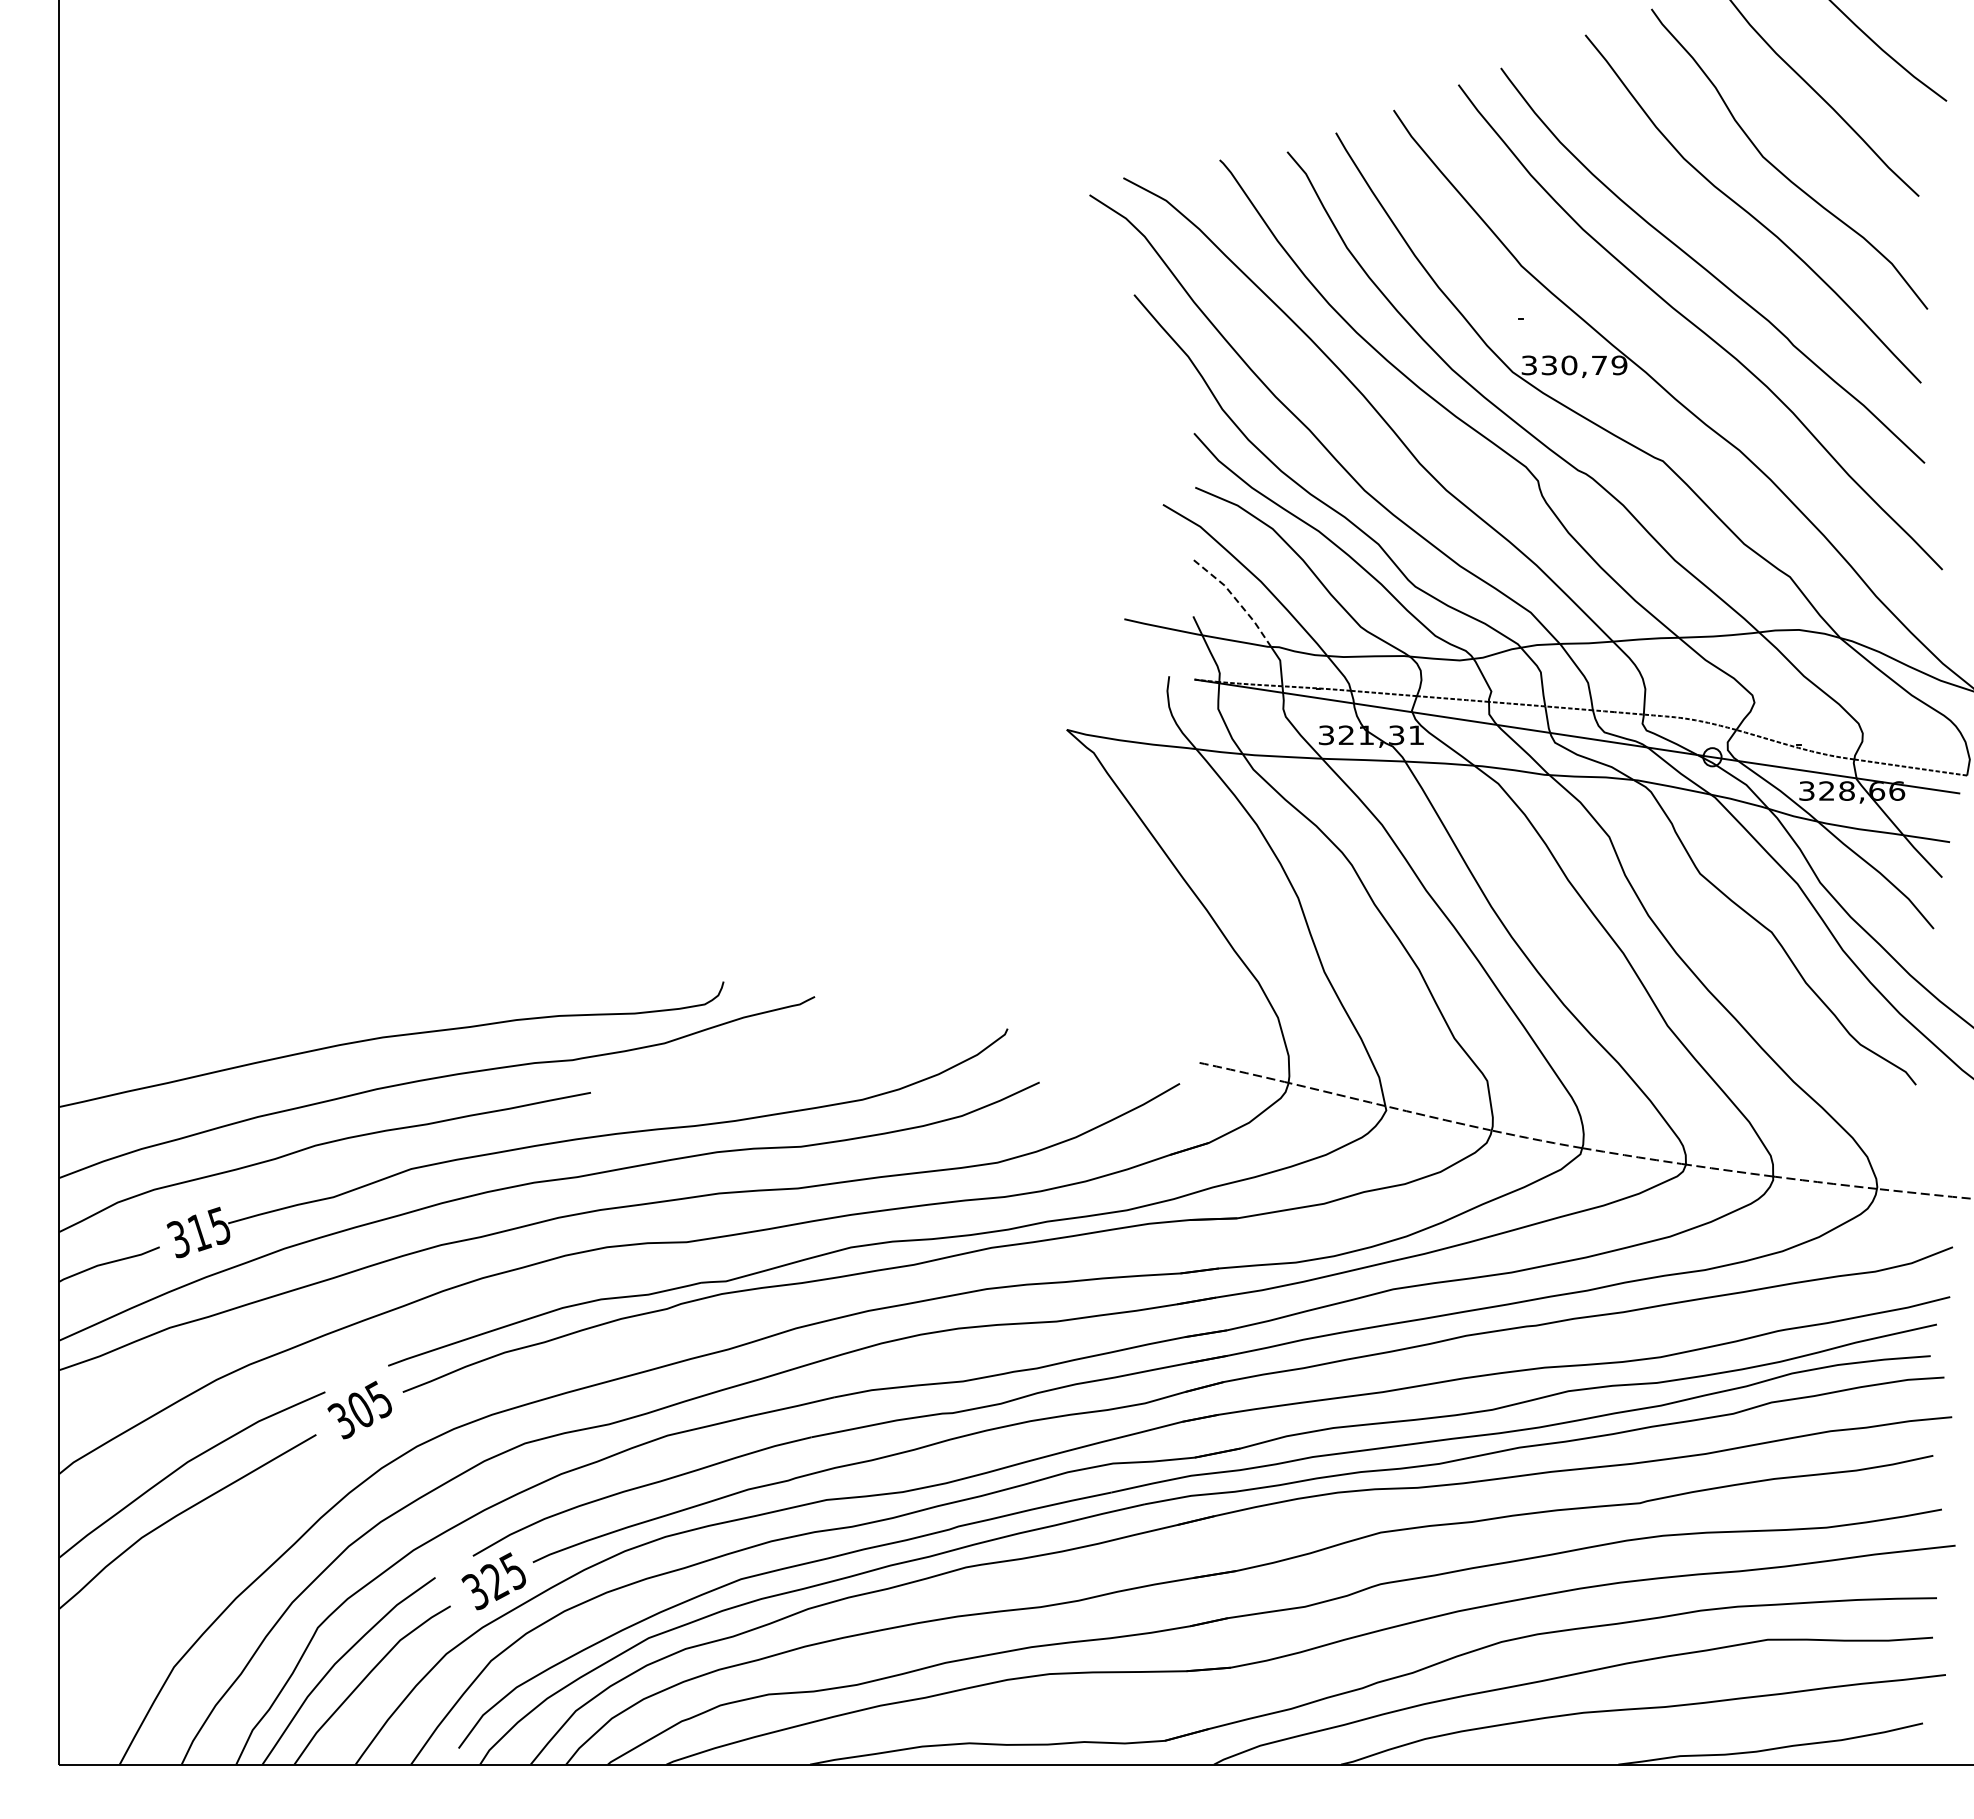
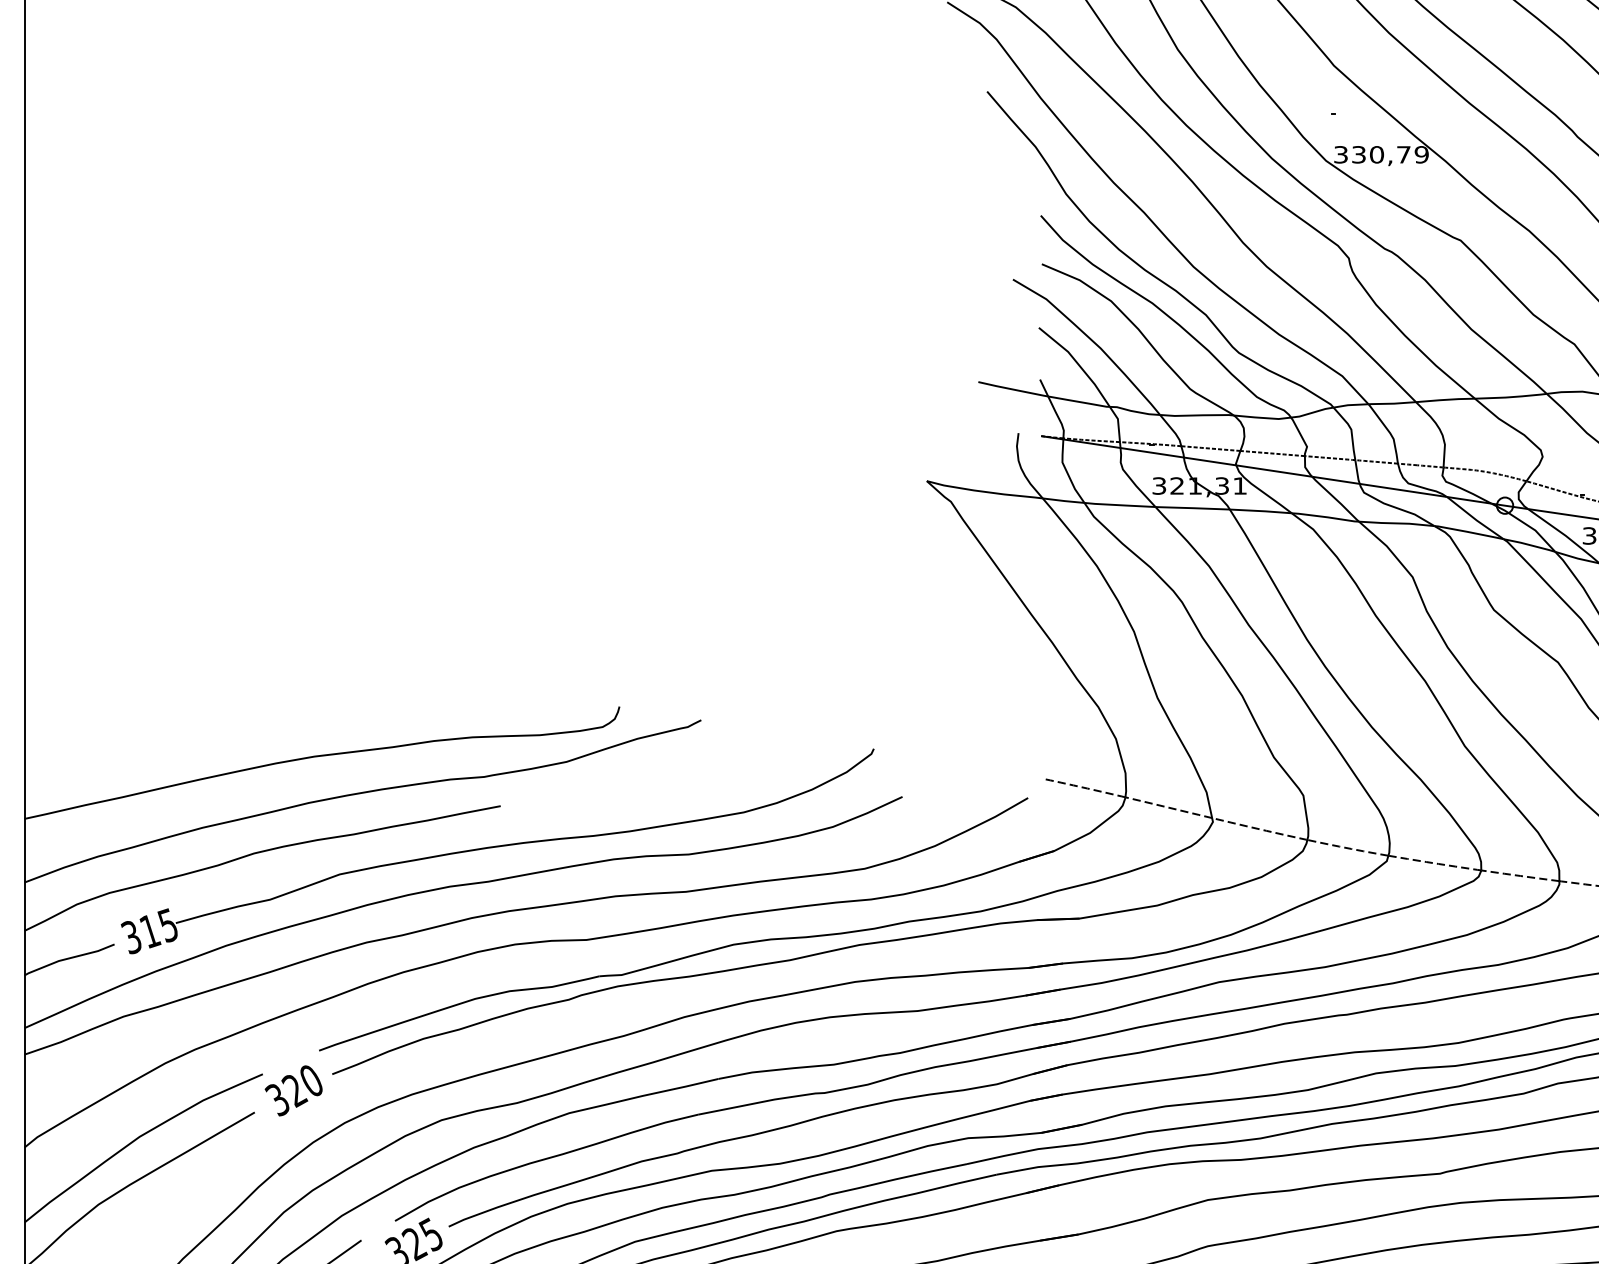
line: (1235, 598) -> (1077, 363), dashed -> solid
text: (368, 1404) -> (301, 1085), 305 -> 320

